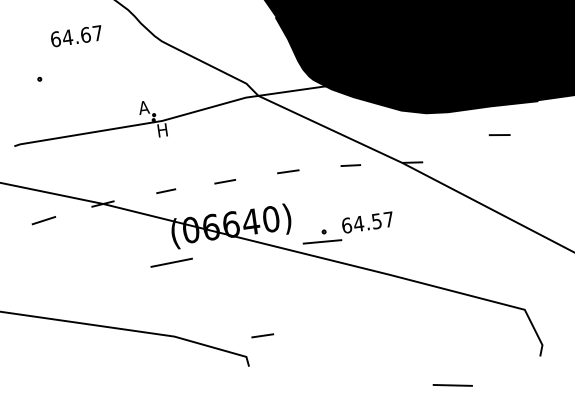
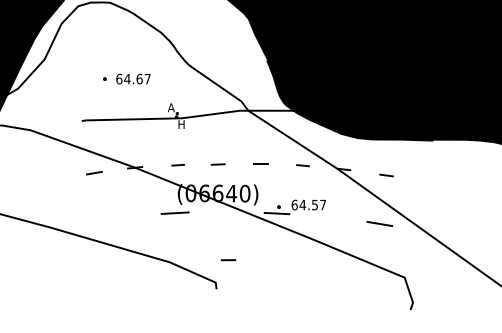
text: (76, 35) -> (133, 78), moved
line: (499, 135) -> (386, 175), moved
line: (262, 336) -> (228, 260), moved
line: (452, 384) -> (379, 223), moved

